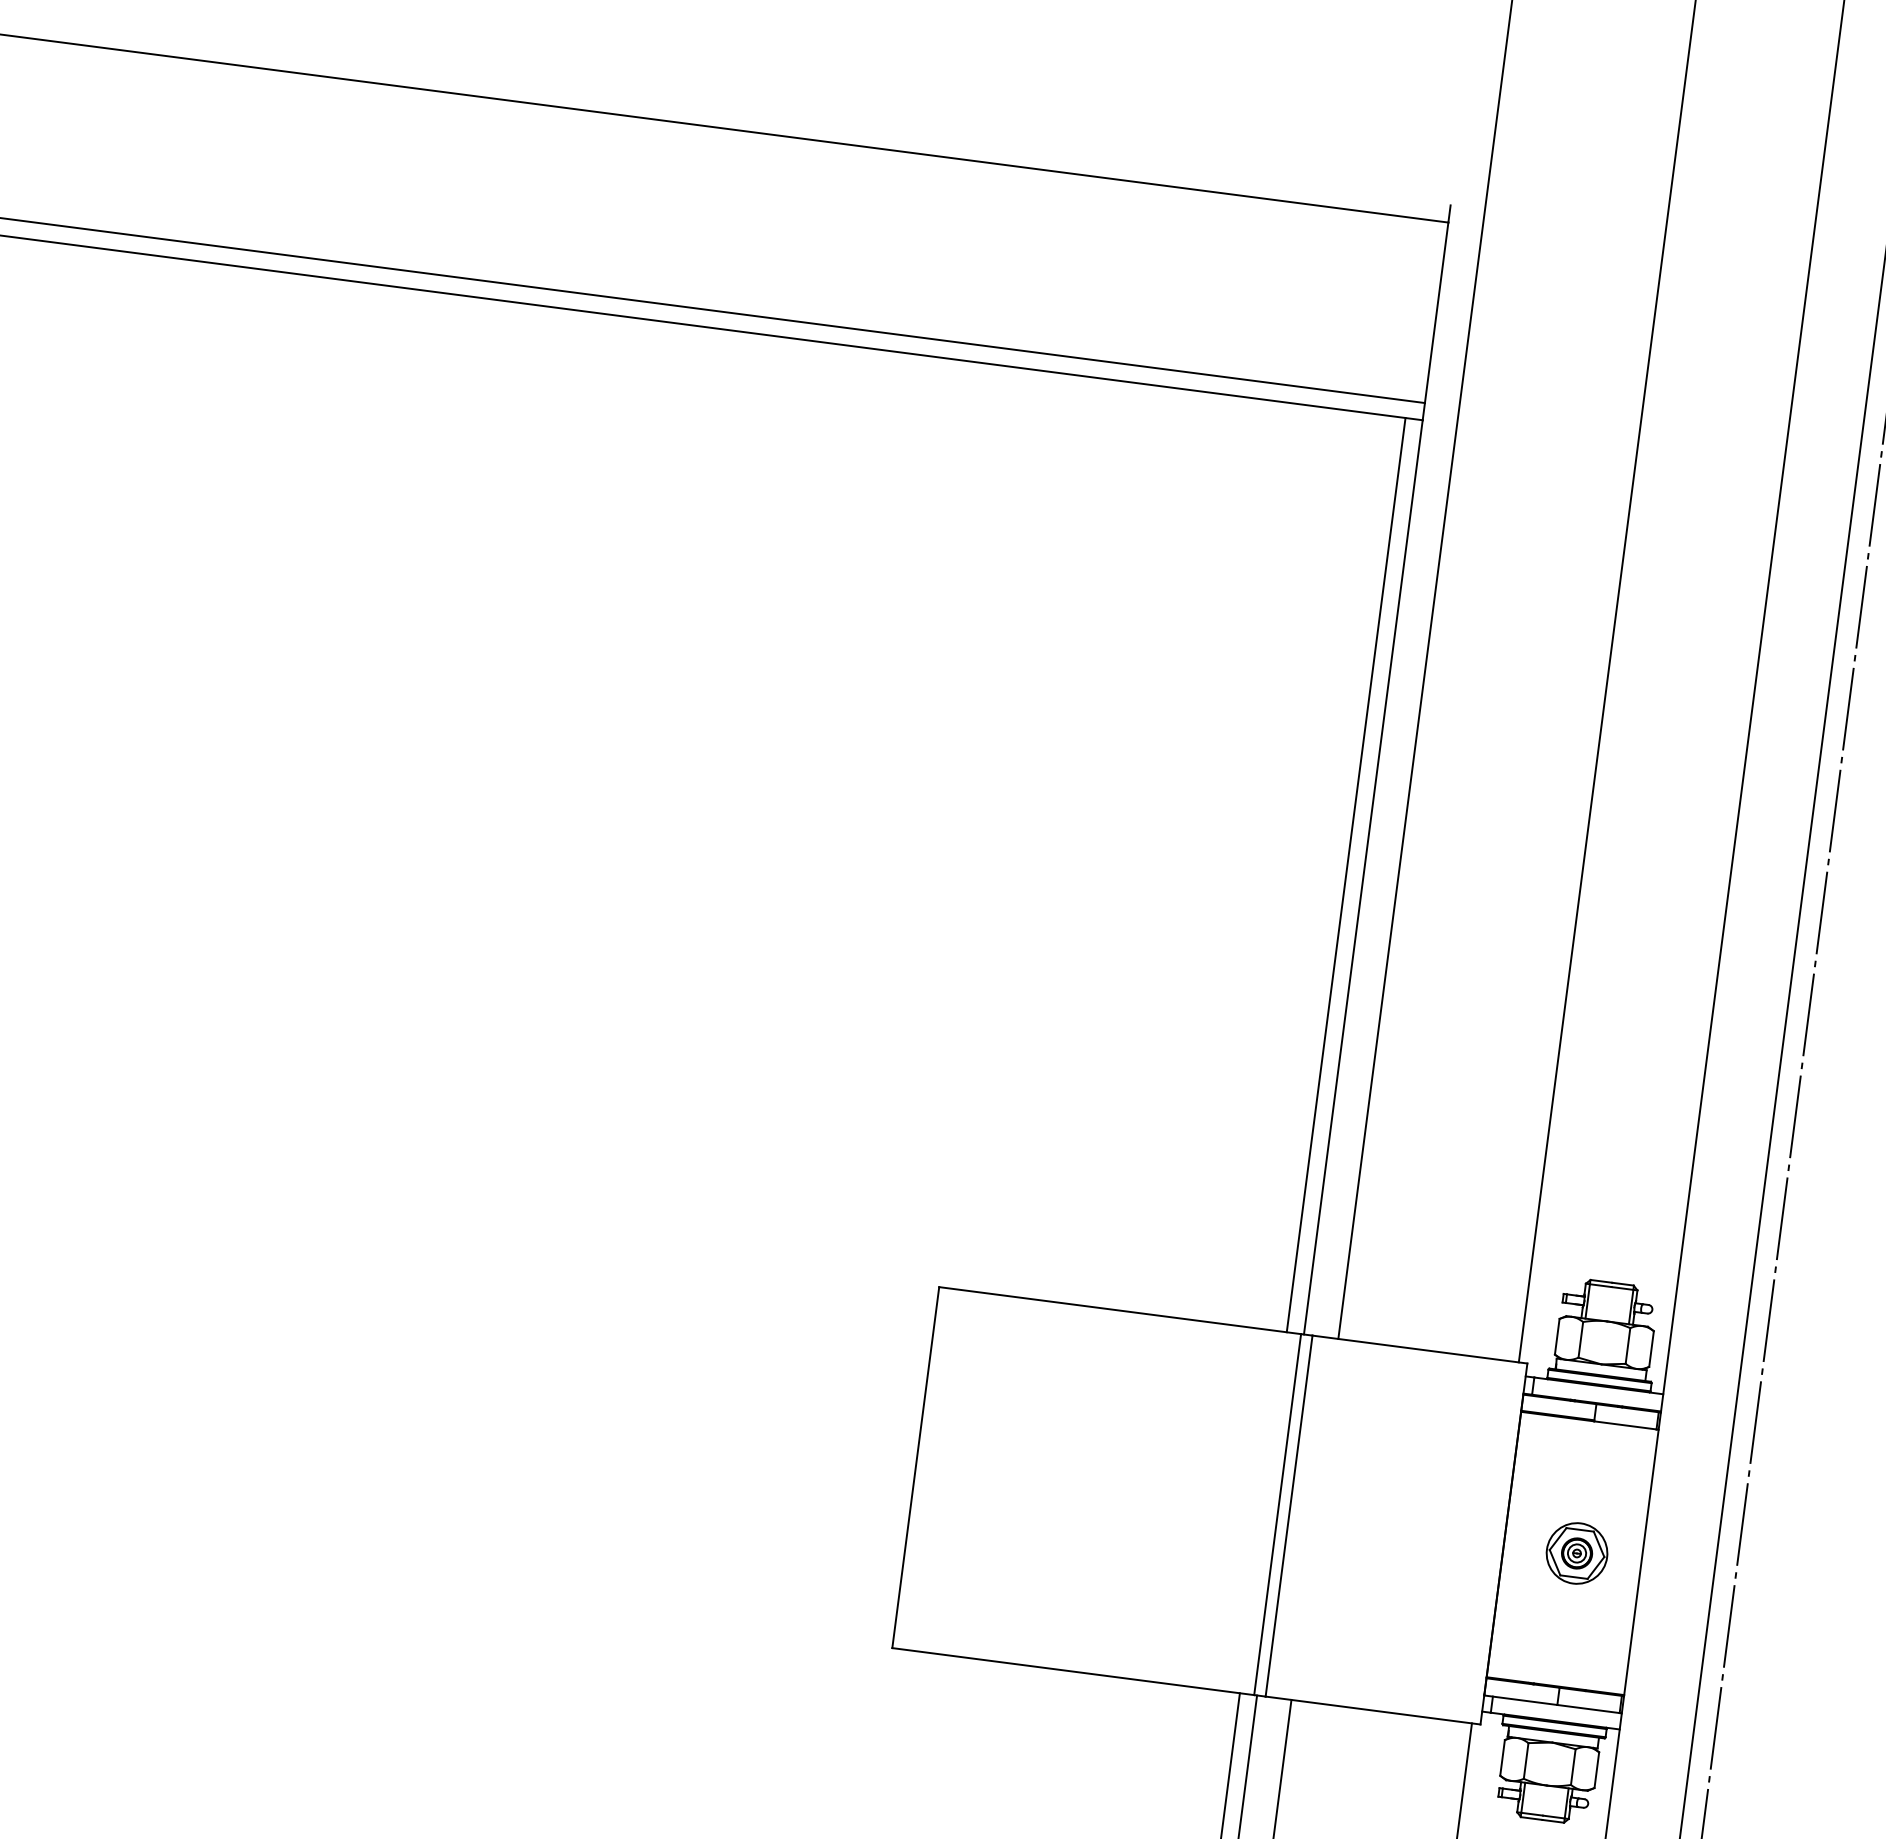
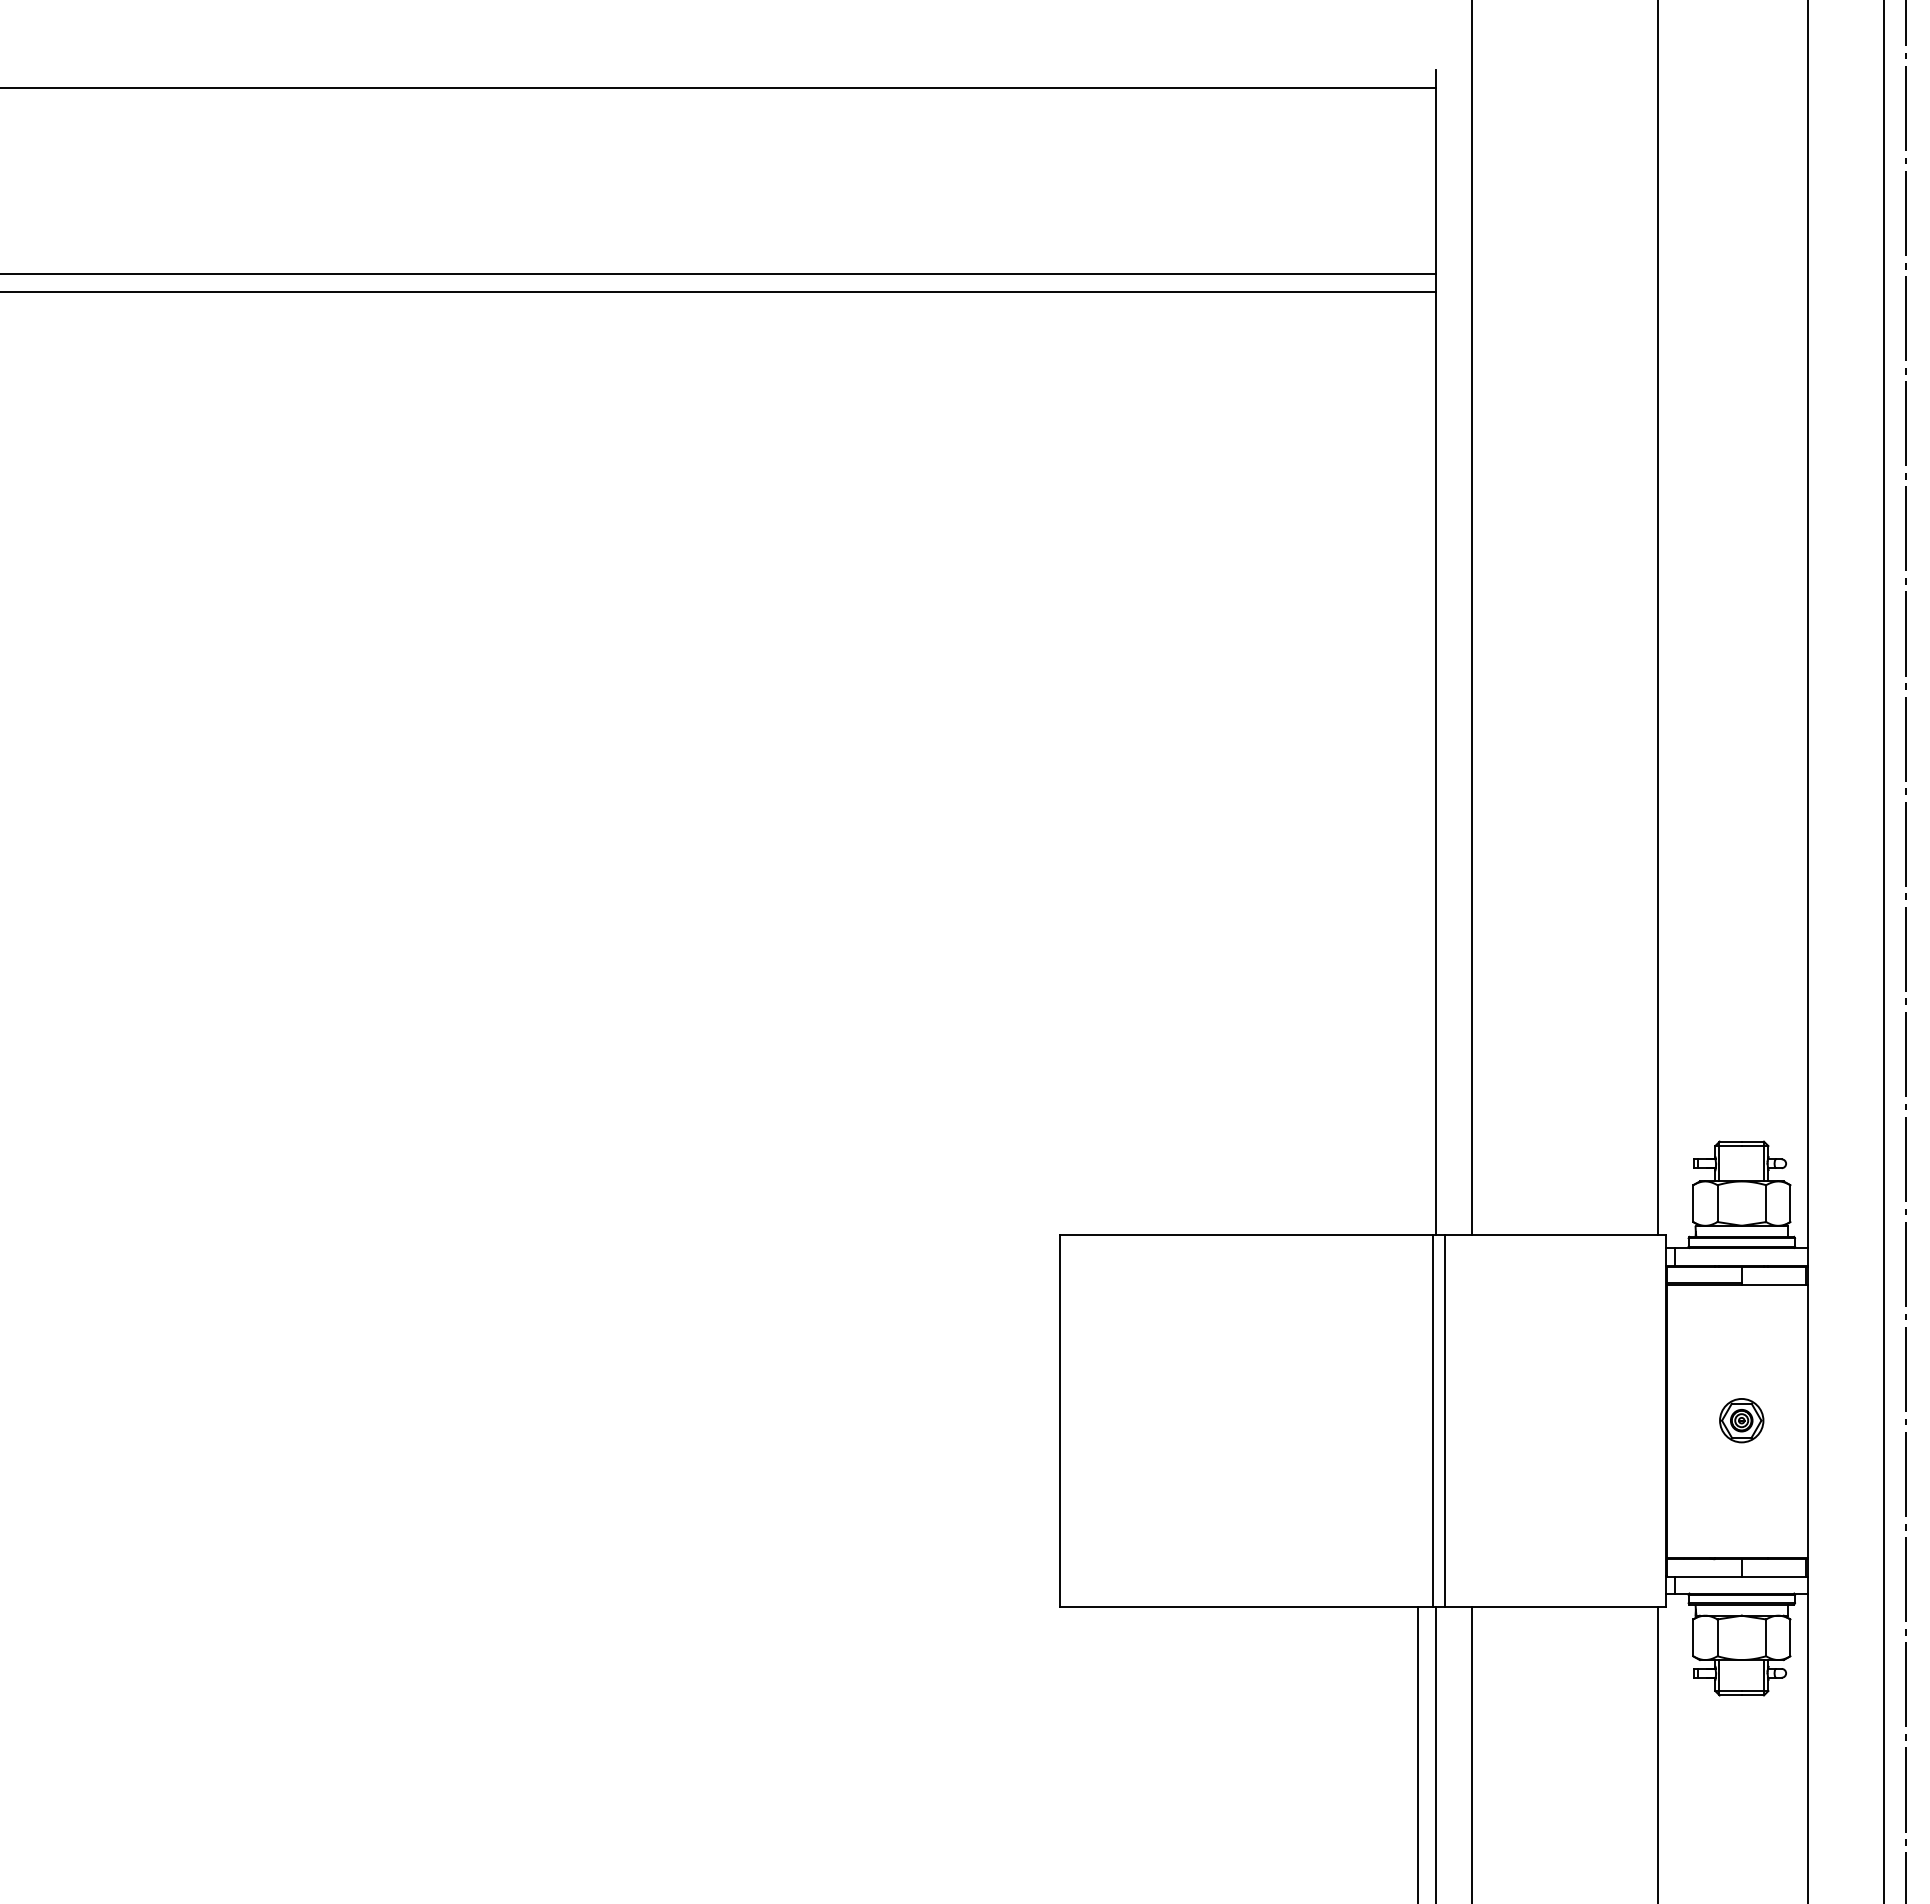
line: (1346, 874) -> (1418, 762), removed
part: (1576, 1553) -> (1741, 1420), size x0.7

